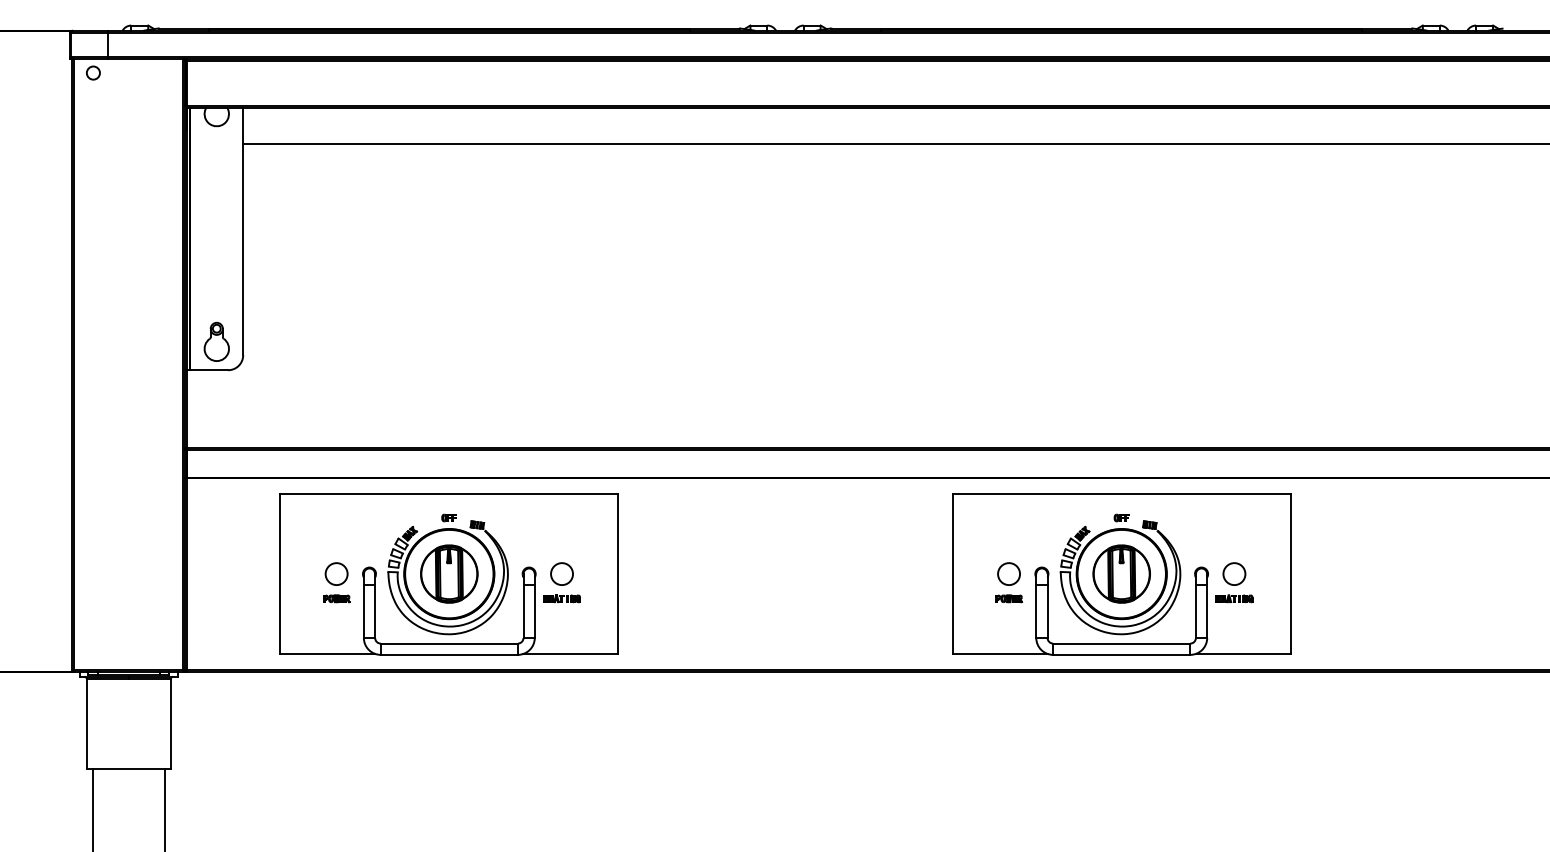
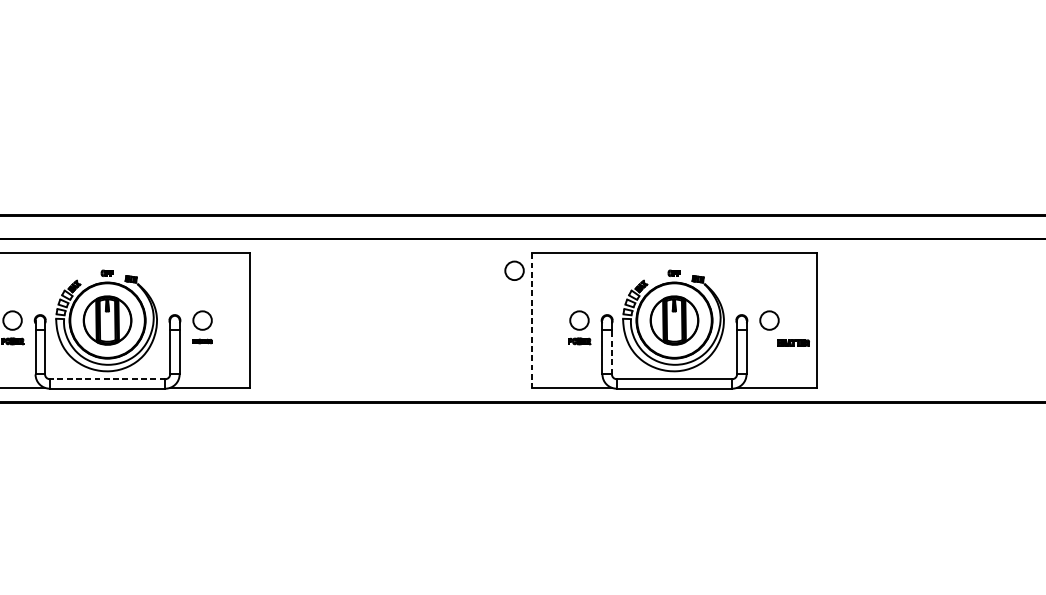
circle: (931, 514) -> (514, 270), added
line: (952, 574) -> (531, 320), solid -> dashed
part: (561, 598) -> (202, 341), size x0.6
part: (1234, 598) -> (794, 342), moved
line: (1047, 611) -> (611, 352), solid -> dashed
line: (449, 643) -> (107, 379), solid -> dashed

